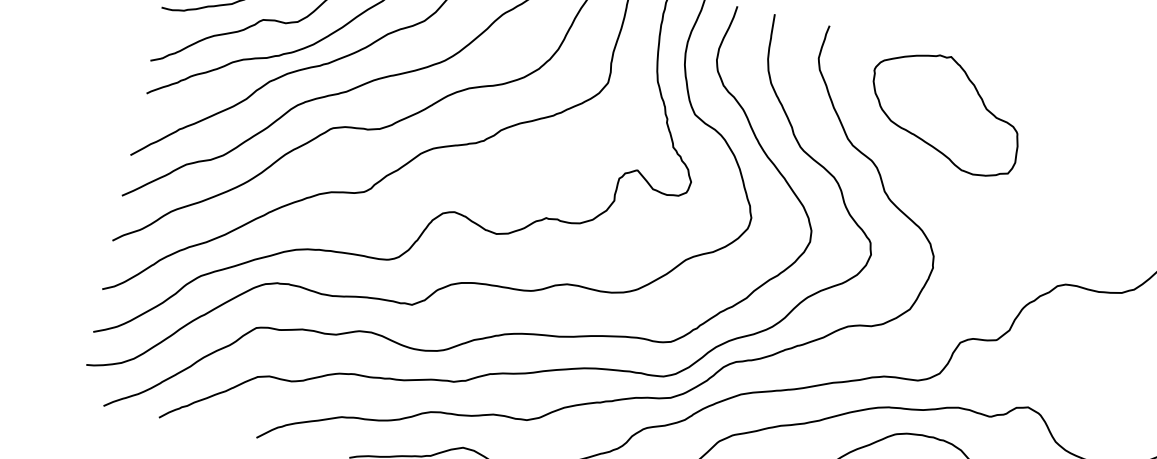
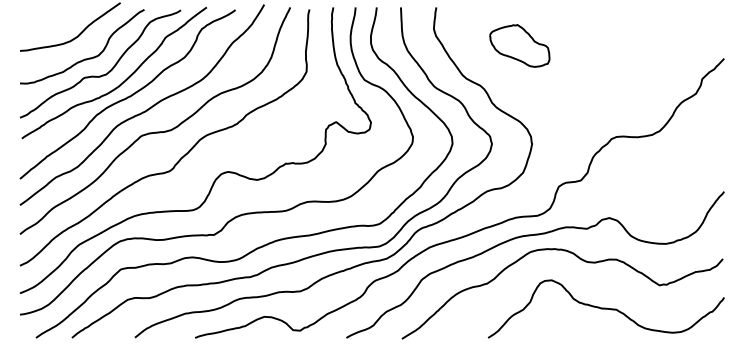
part: (945, 111) -> (519, 45), size x0.6

